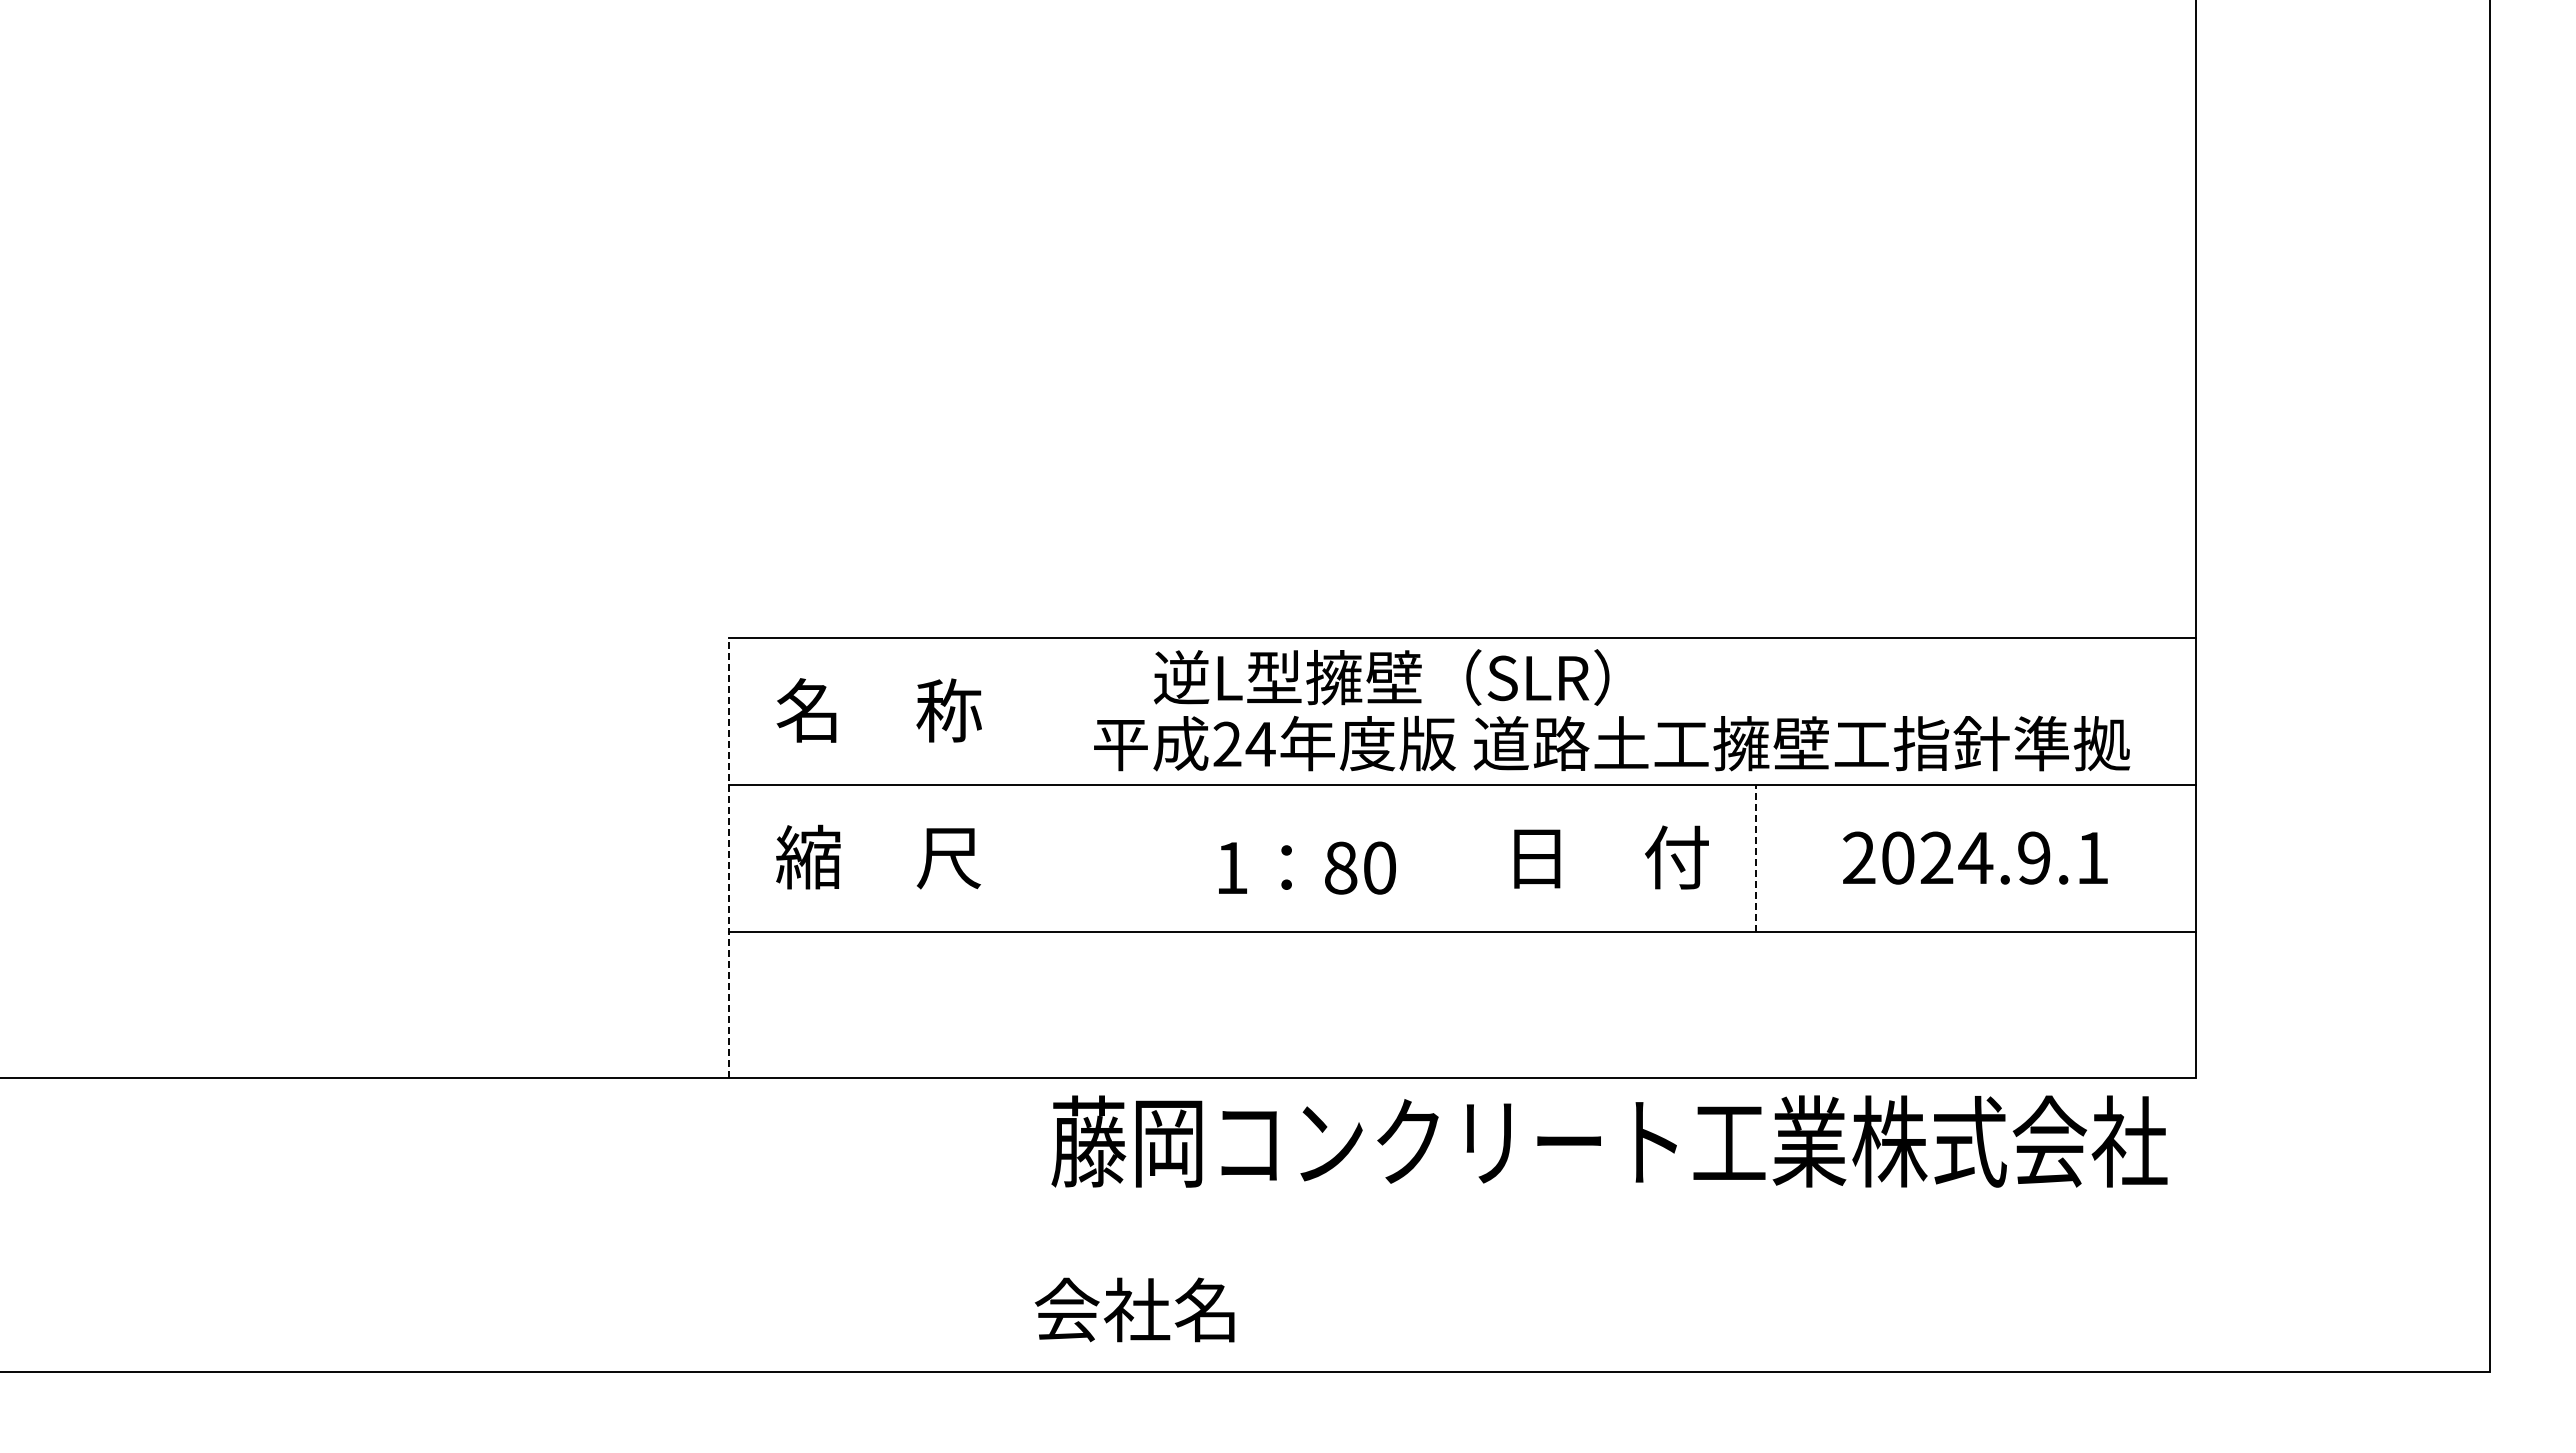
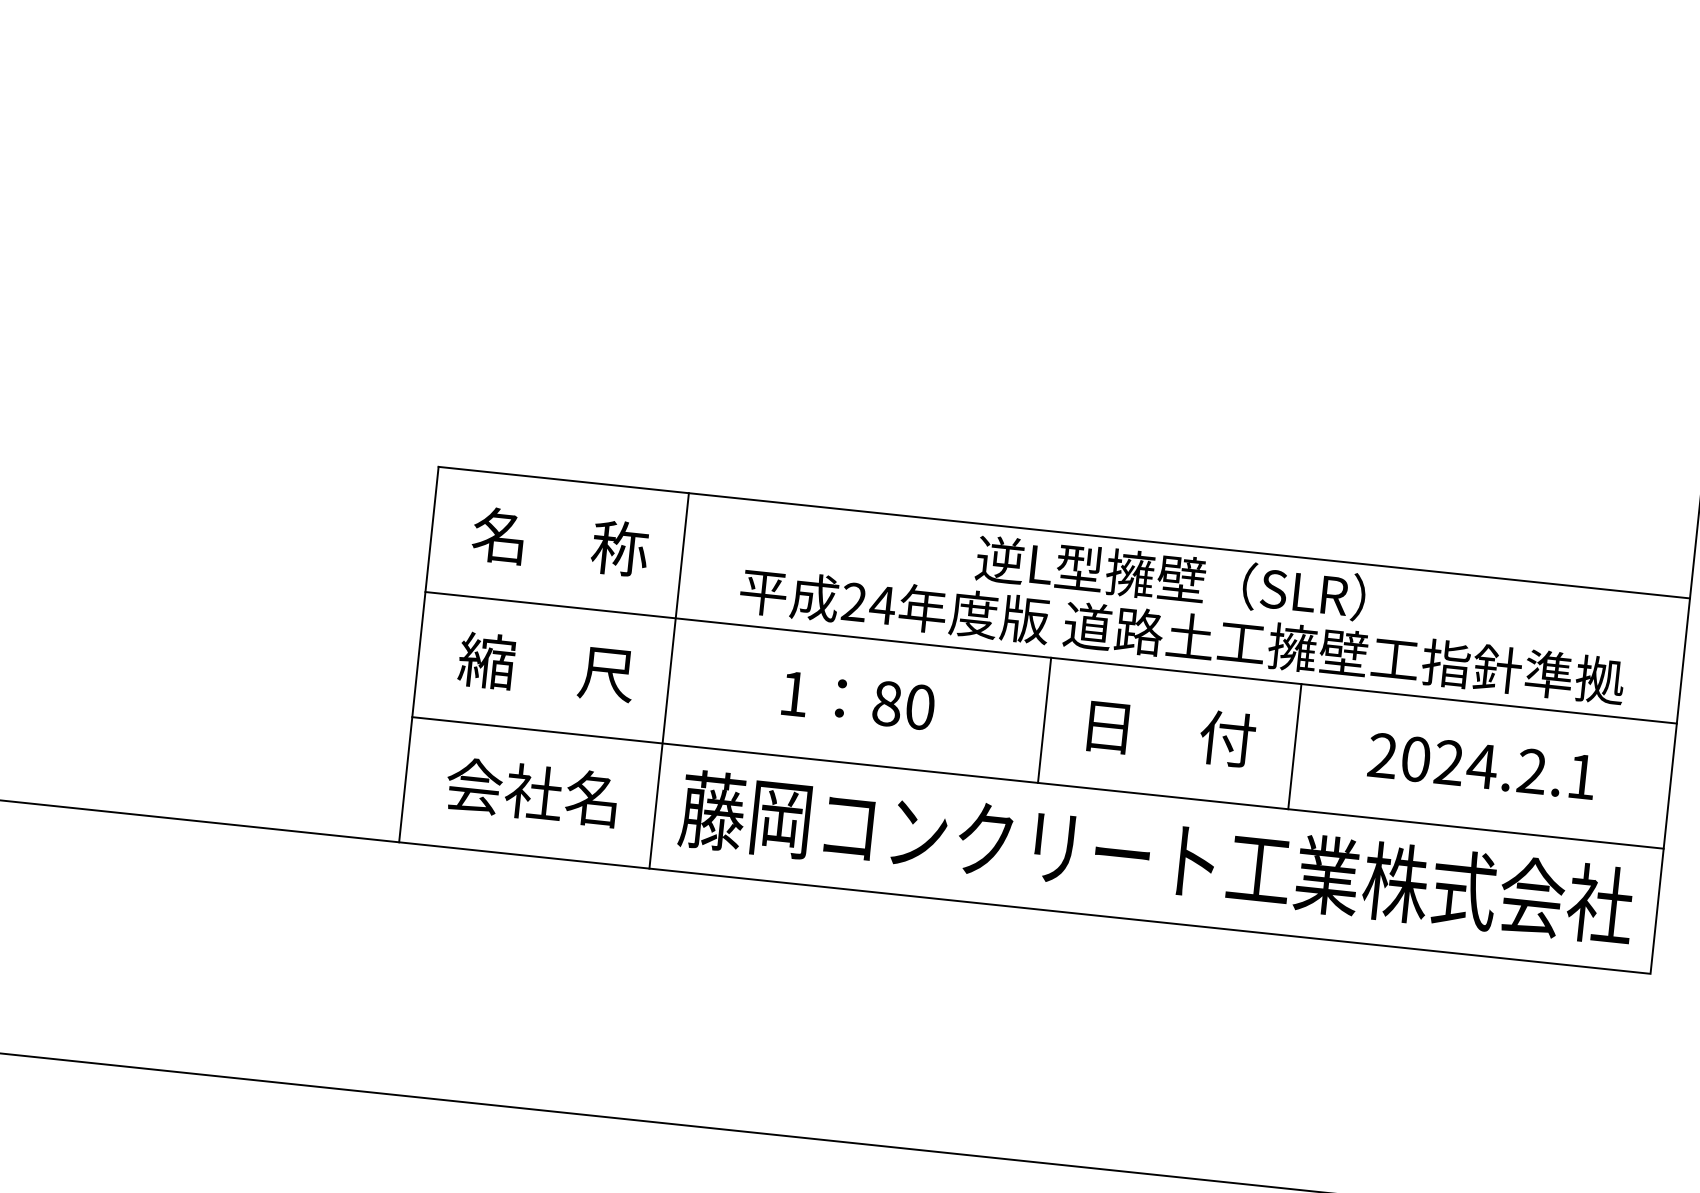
text: (1381, 677) -> (1170, 577), moved
line: (728, 857) -> (418, 654), dashed -> solid
line: (1462, 857) -> (1044, 719), added
line: (1756, 857) -> (1295, 746), dashed -> solid
text: (2034, 857) -> (1532, 771), 2024.9.1 -> 2024.2.1
line: (1022, 858) -> (669, 681), added
text: (1307, 867) -> (858, 700), moved
text: (1609, 1141) -> (1156, 857), moved
text: (1134, 1309) -> (531, 791), moved

